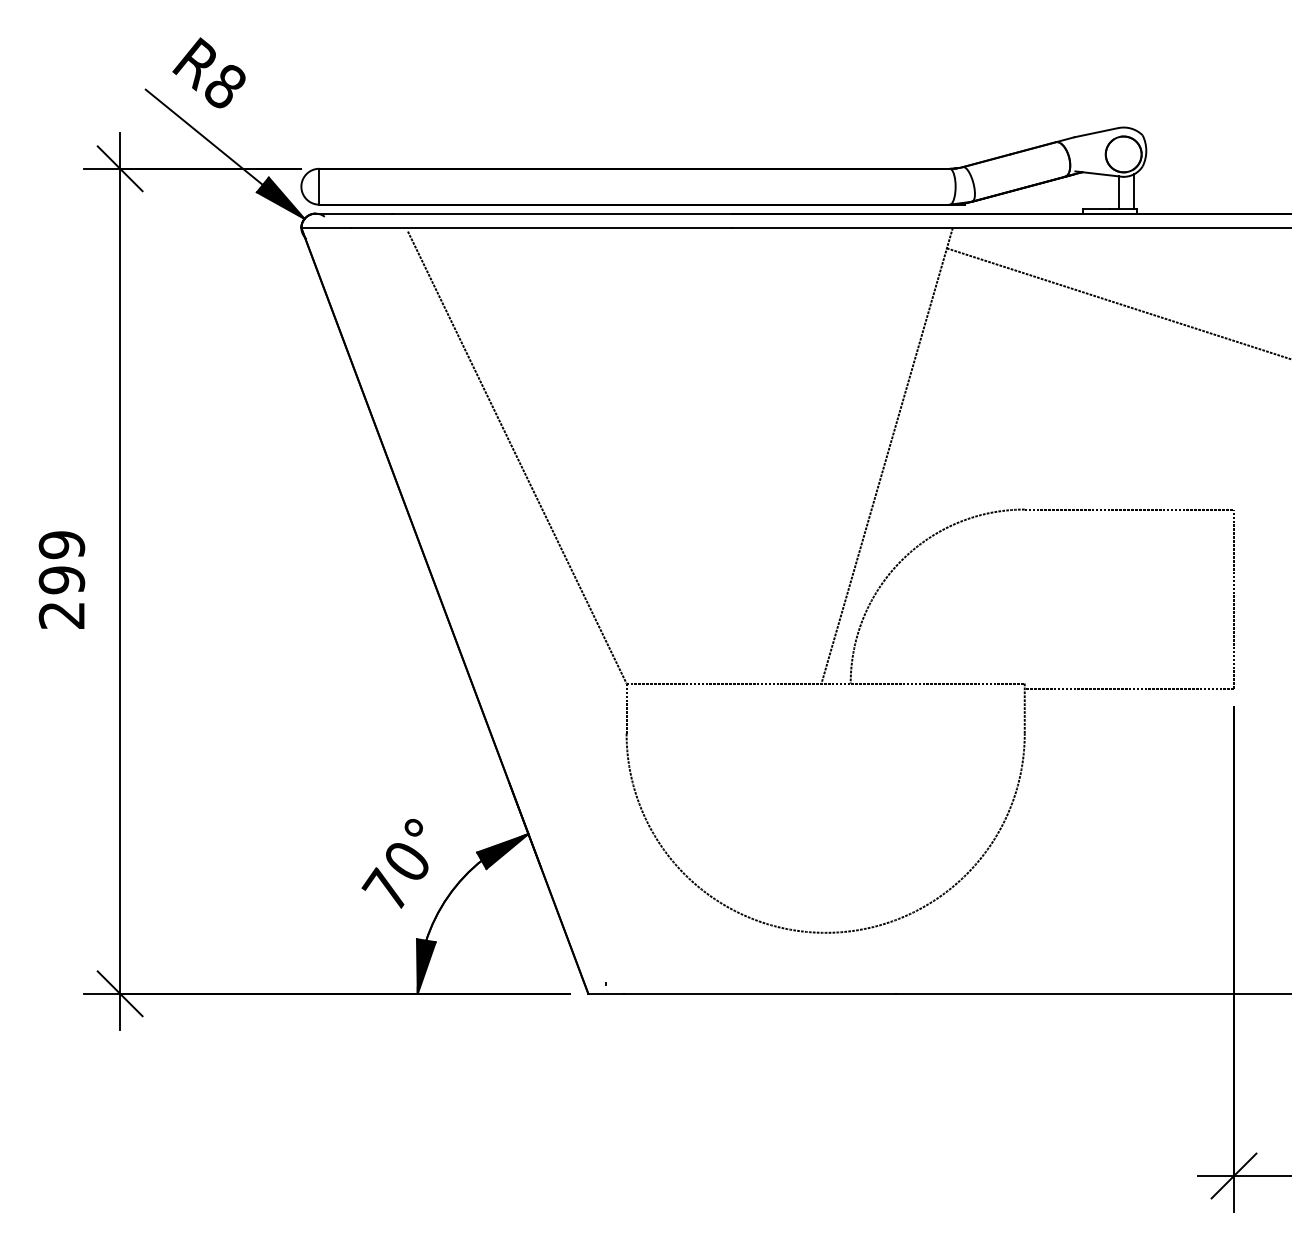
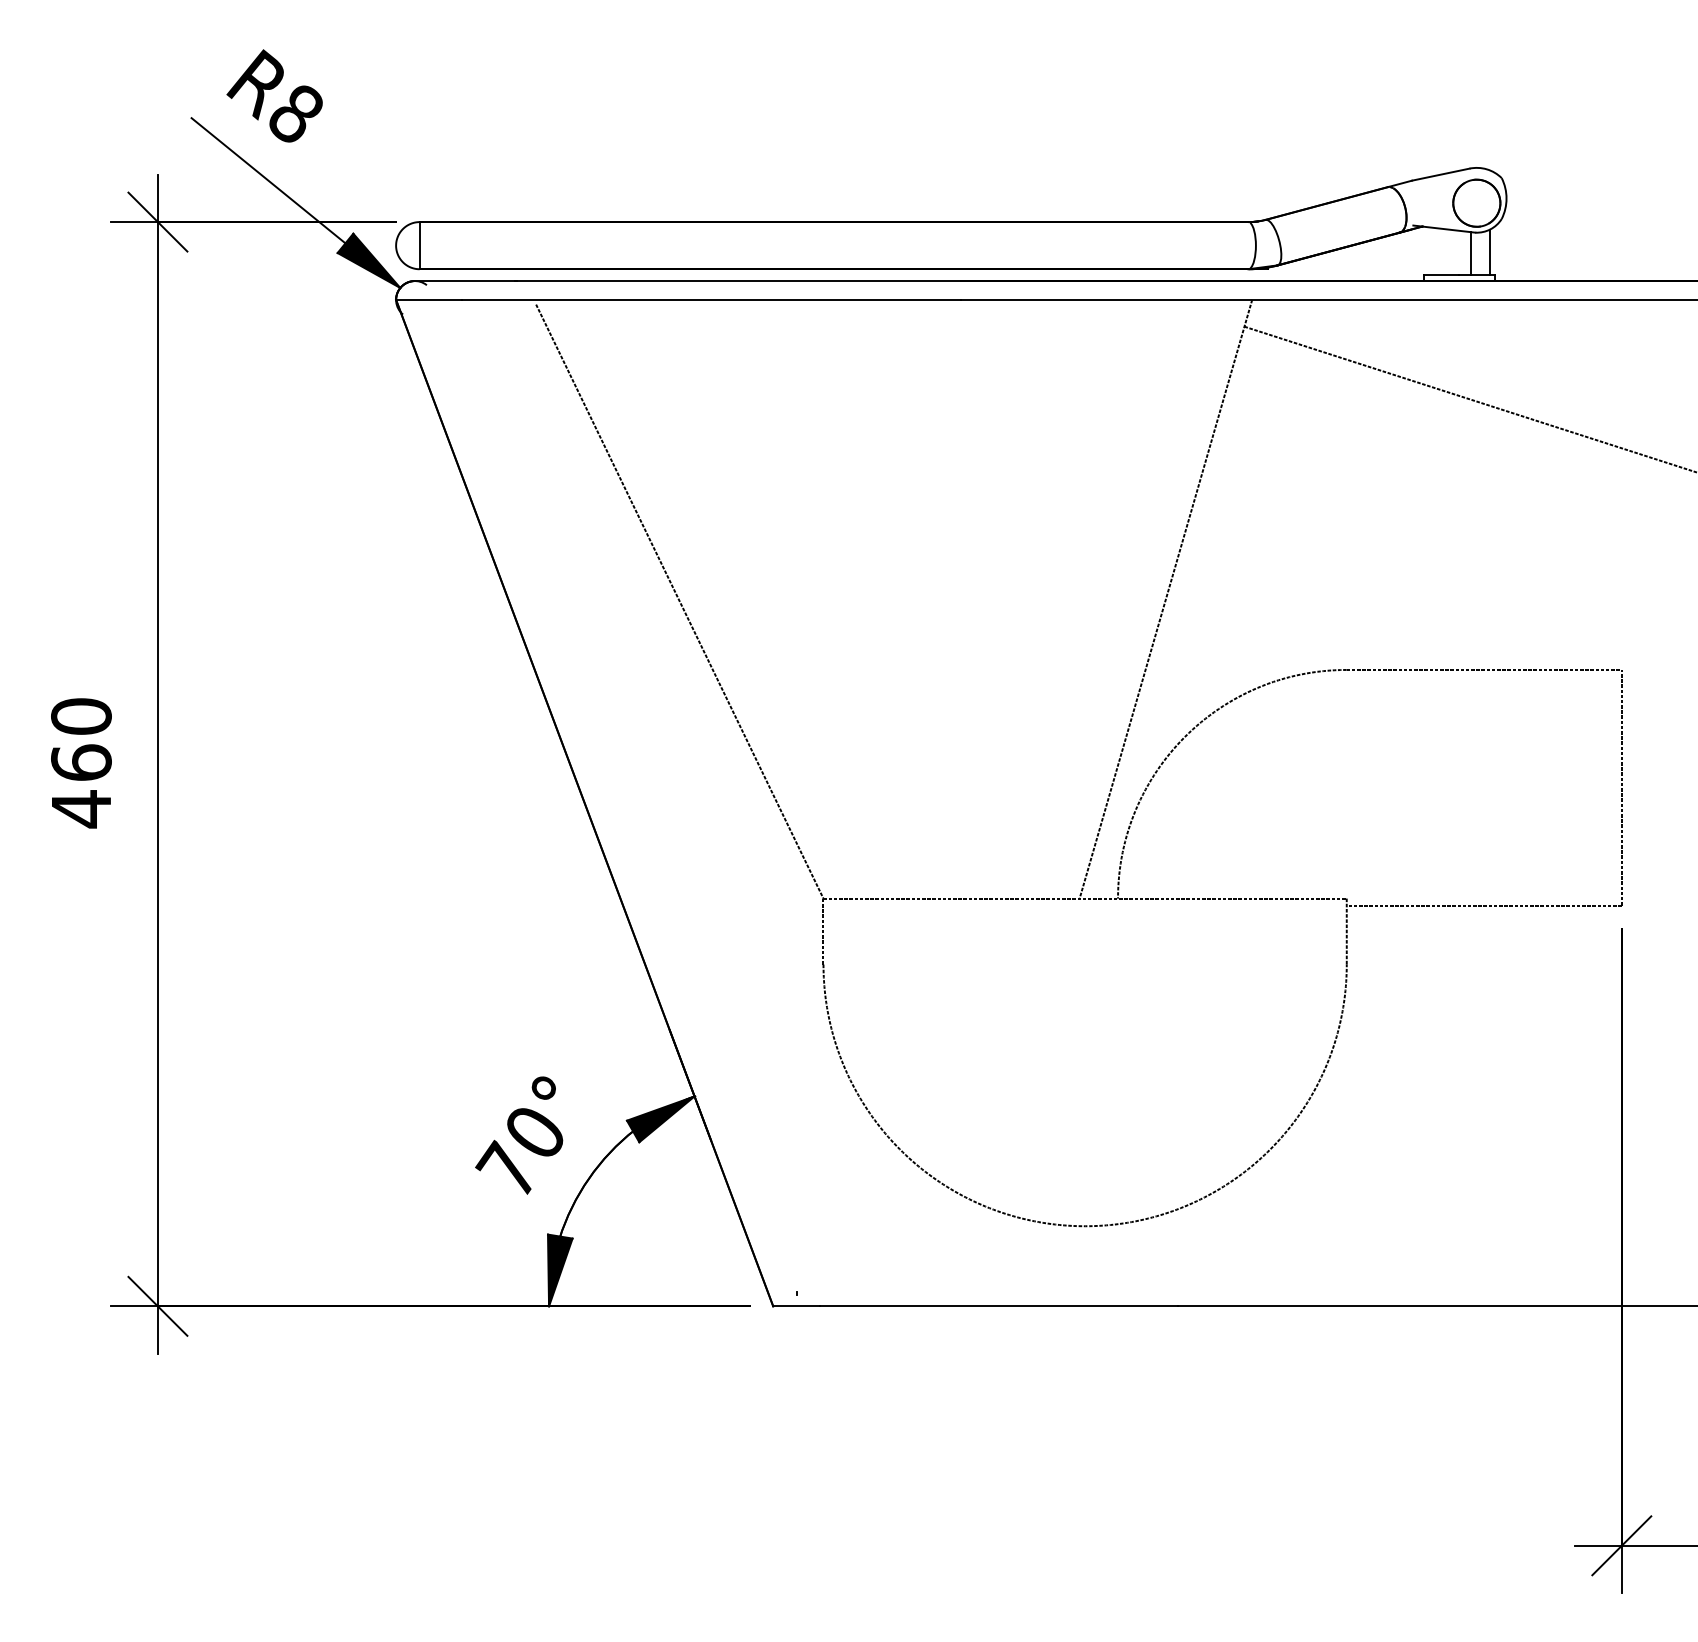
text: (62, 580) -> (81, 763), 299 -> 460

